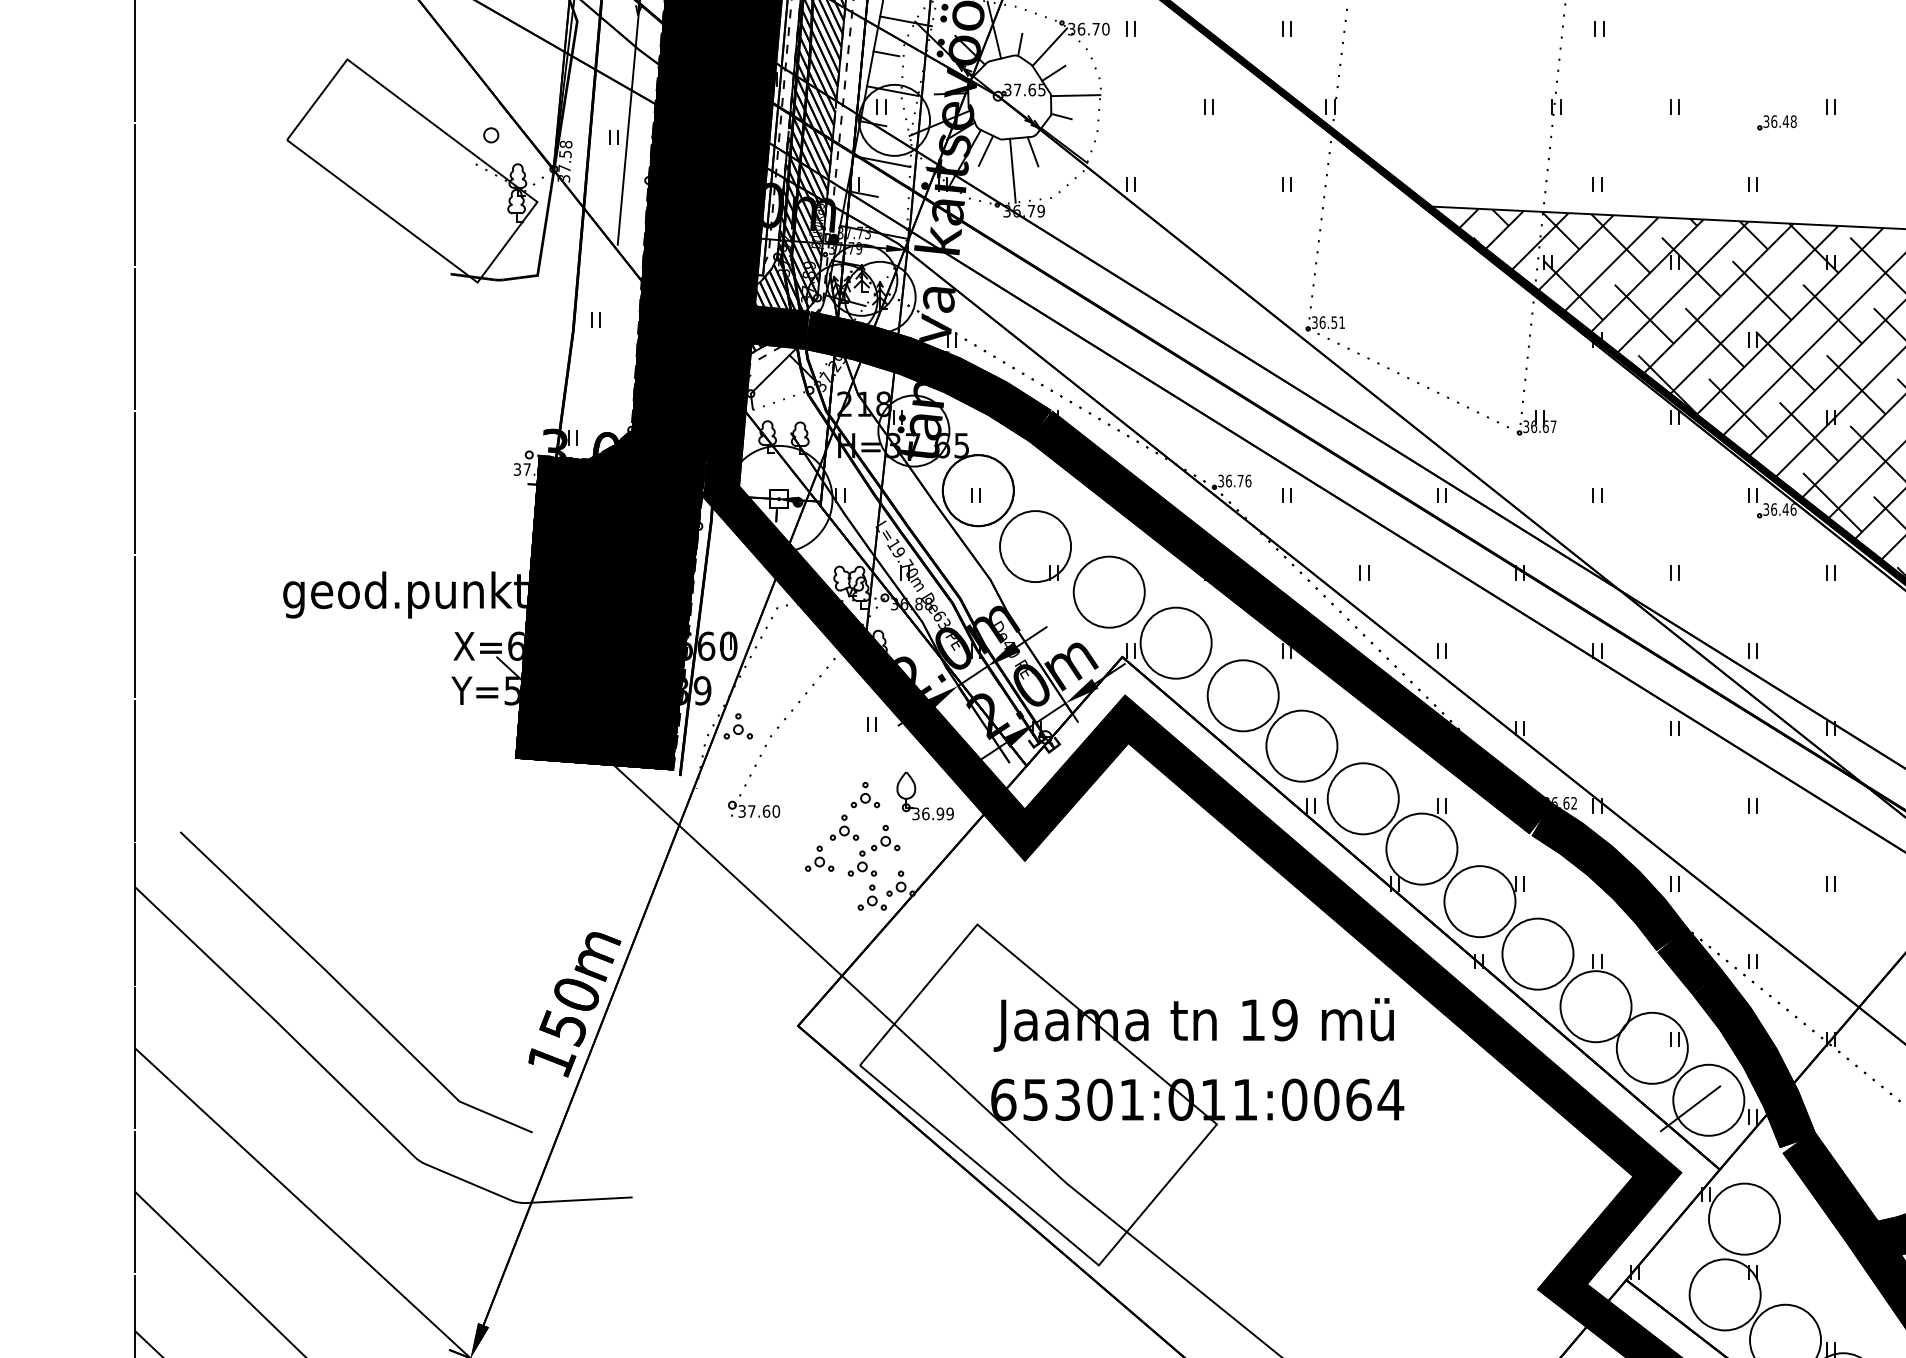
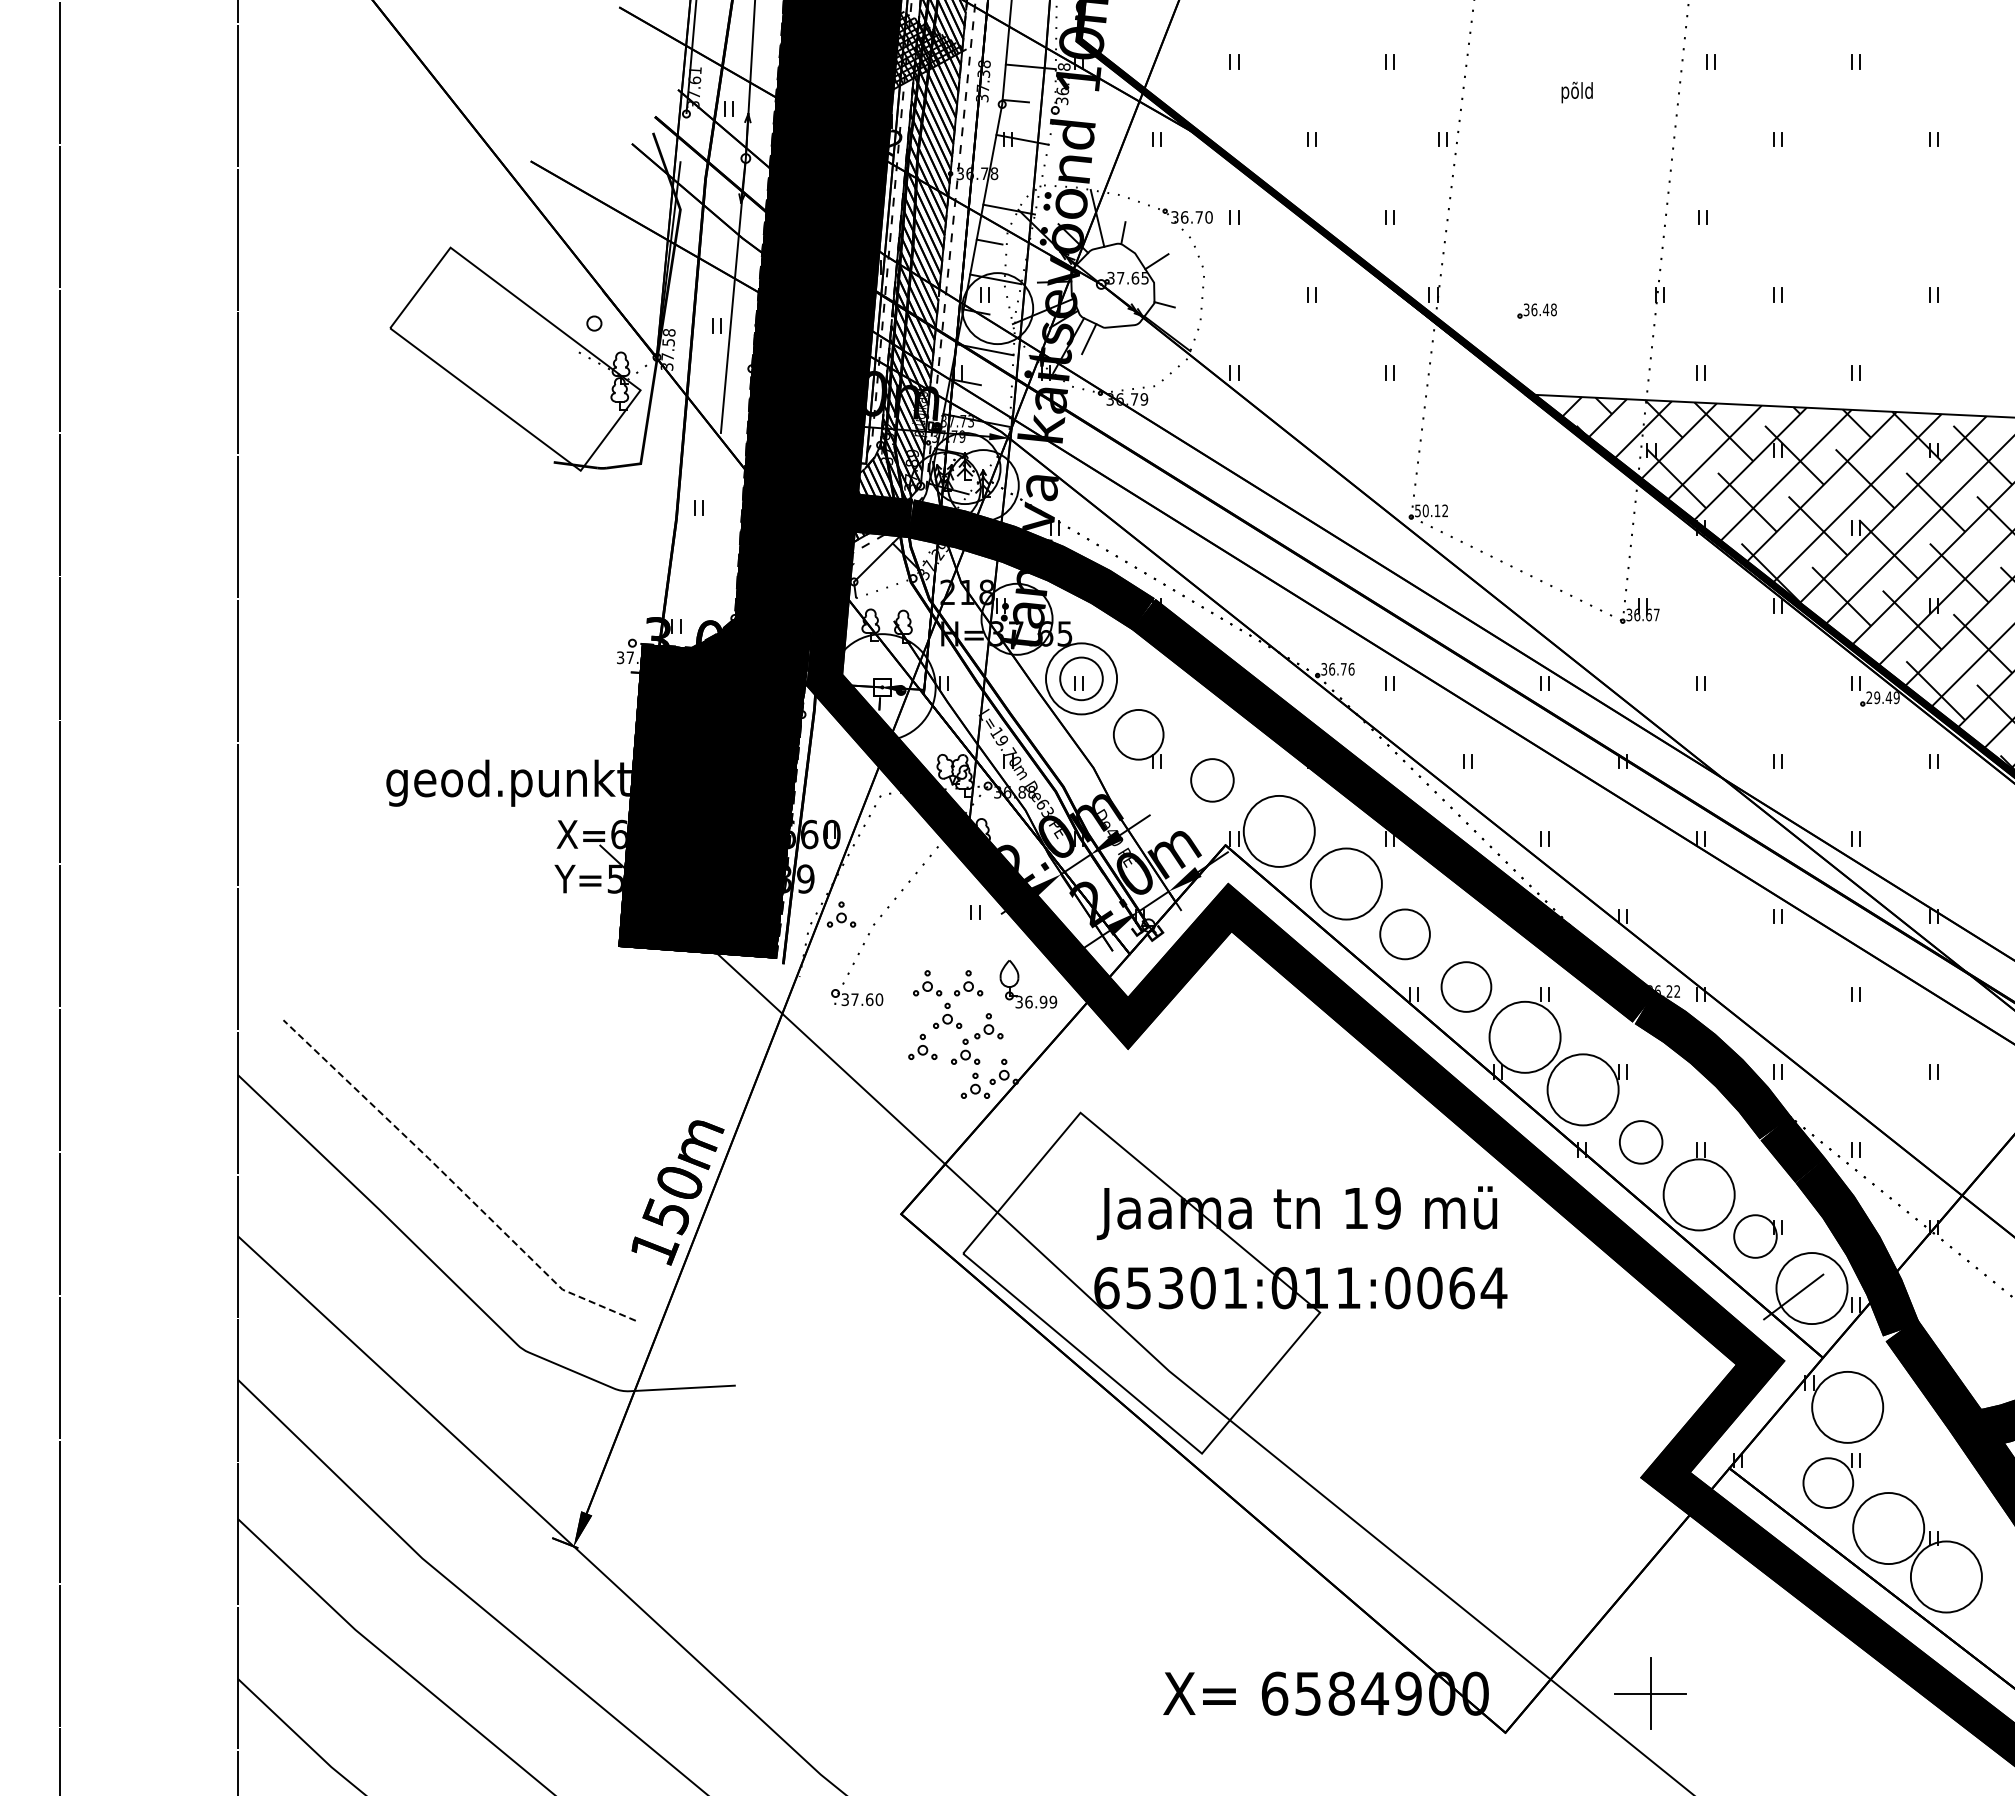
line: (1049, 47) -> (1152, 235), removed
line: (1075, 95) -> (1178, 283), removed
part: (1776, 122) -> (1536, 310), moved
line: (1032, 151) -> (1135, 339), removed
line: (1012, 170) -> (1115, 358), removed
text: (1328, 322) -> (1431, 510), 36.51 -> 50.12
circle: (978, 490) -> (1081, 678), size x0.6
text: (1779, 509) -> (1882, 697), 36.46 -> 29.49
circle: (1035, 546) -> (1138, 734), size x0.7
circle: (1108, 591) -> (1211, 779), size x0.6
circle: (1301, 745) -> (1404, 933), size x0.7
part: (824, 795) -> (927, 983), added
circle: (1362, 798) -> (1465, 986), size x0.7
text: (1566, 803) -> (1669, 991), 36.62 -> 36.22
circle: (1537, 953) -> (1640, 1141), size x0.6
line: (349, 993) -> (452, 1181), solid -> dashed
circle: (1652, 1048) -> (1755, 1236), size x0.6
circle: (1724, 1294) -> (1827, 1482), size x0.7

